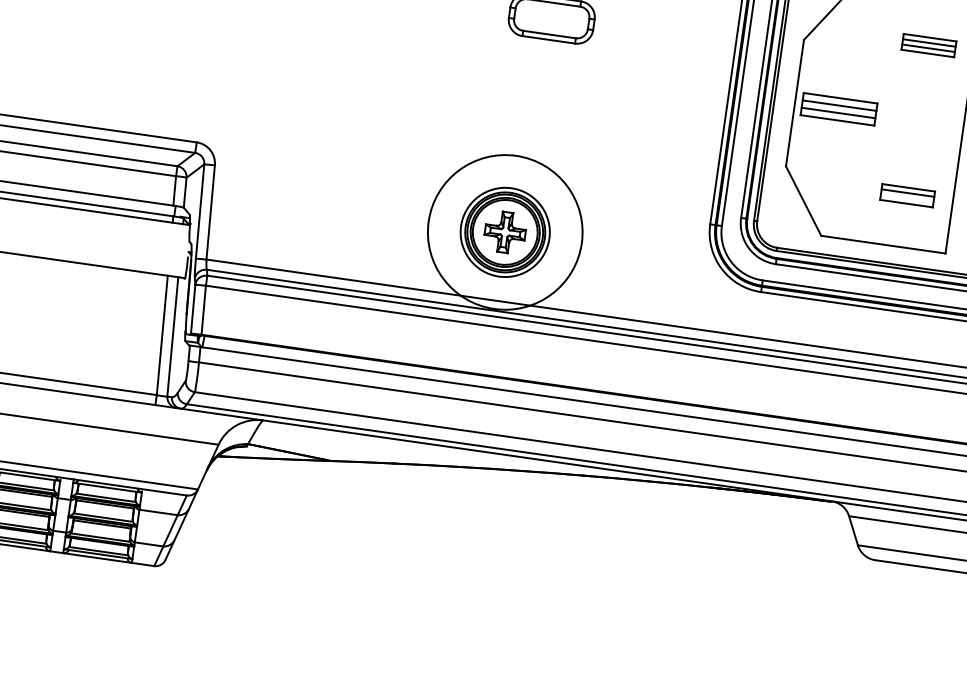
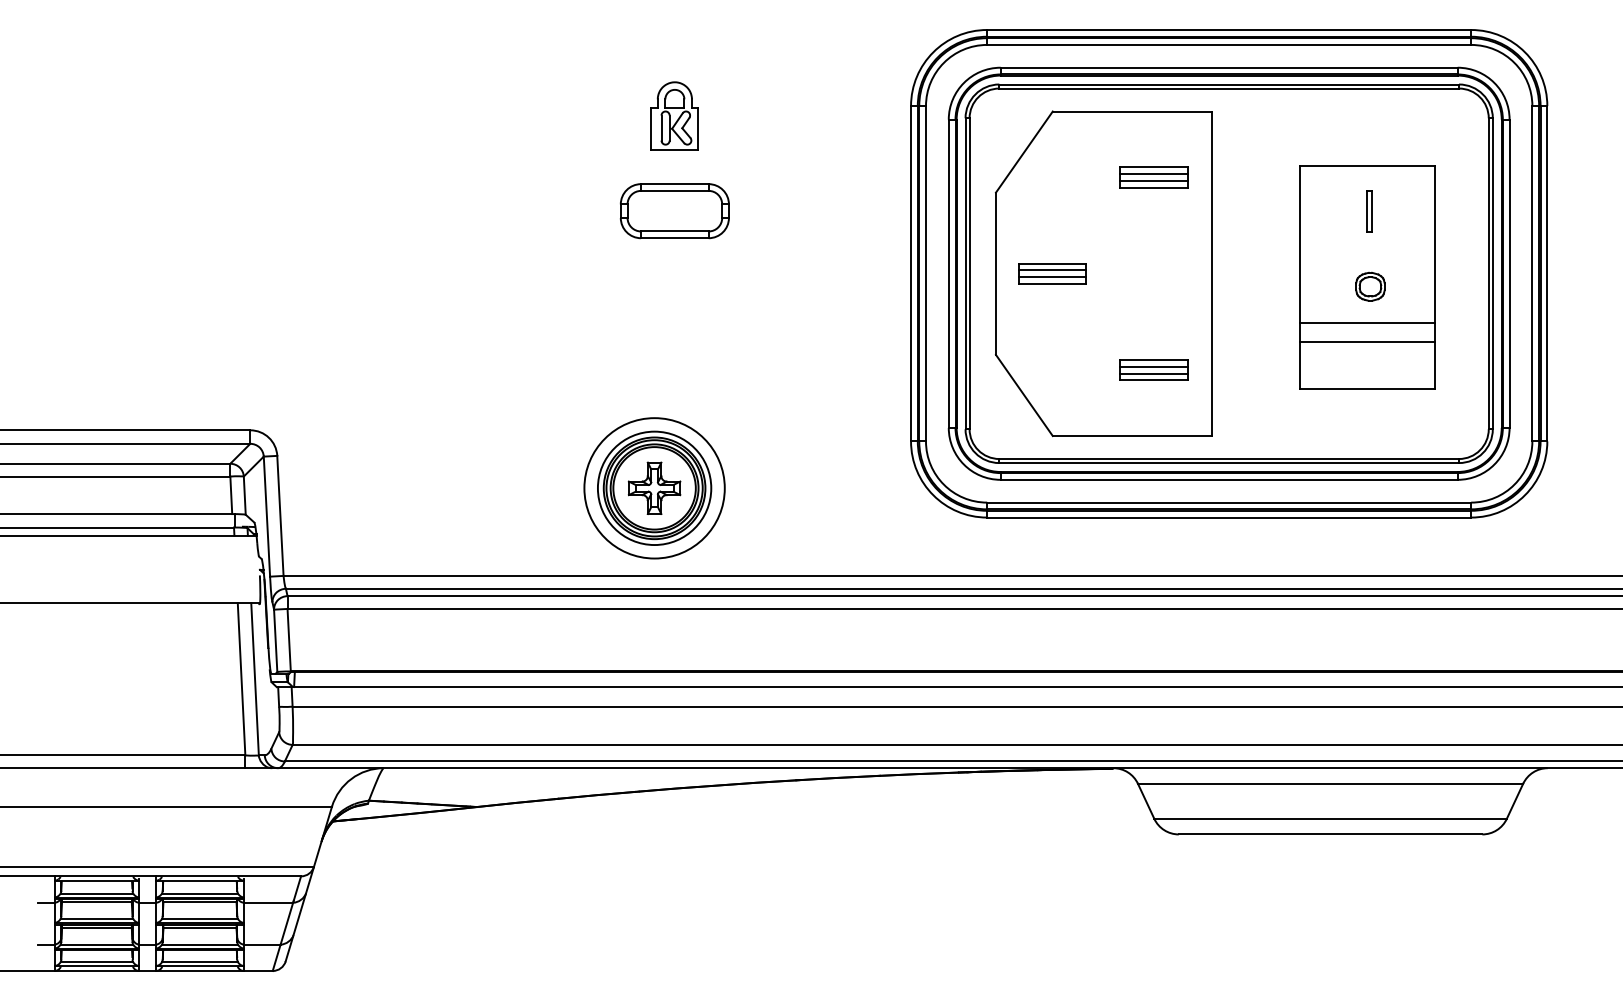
part: (839, 109) -> (1052, 273), size x0.71
line: (907, 198) -> (1154, 373), added
circle: (505, 232) -> (654, 488), size x0.71

